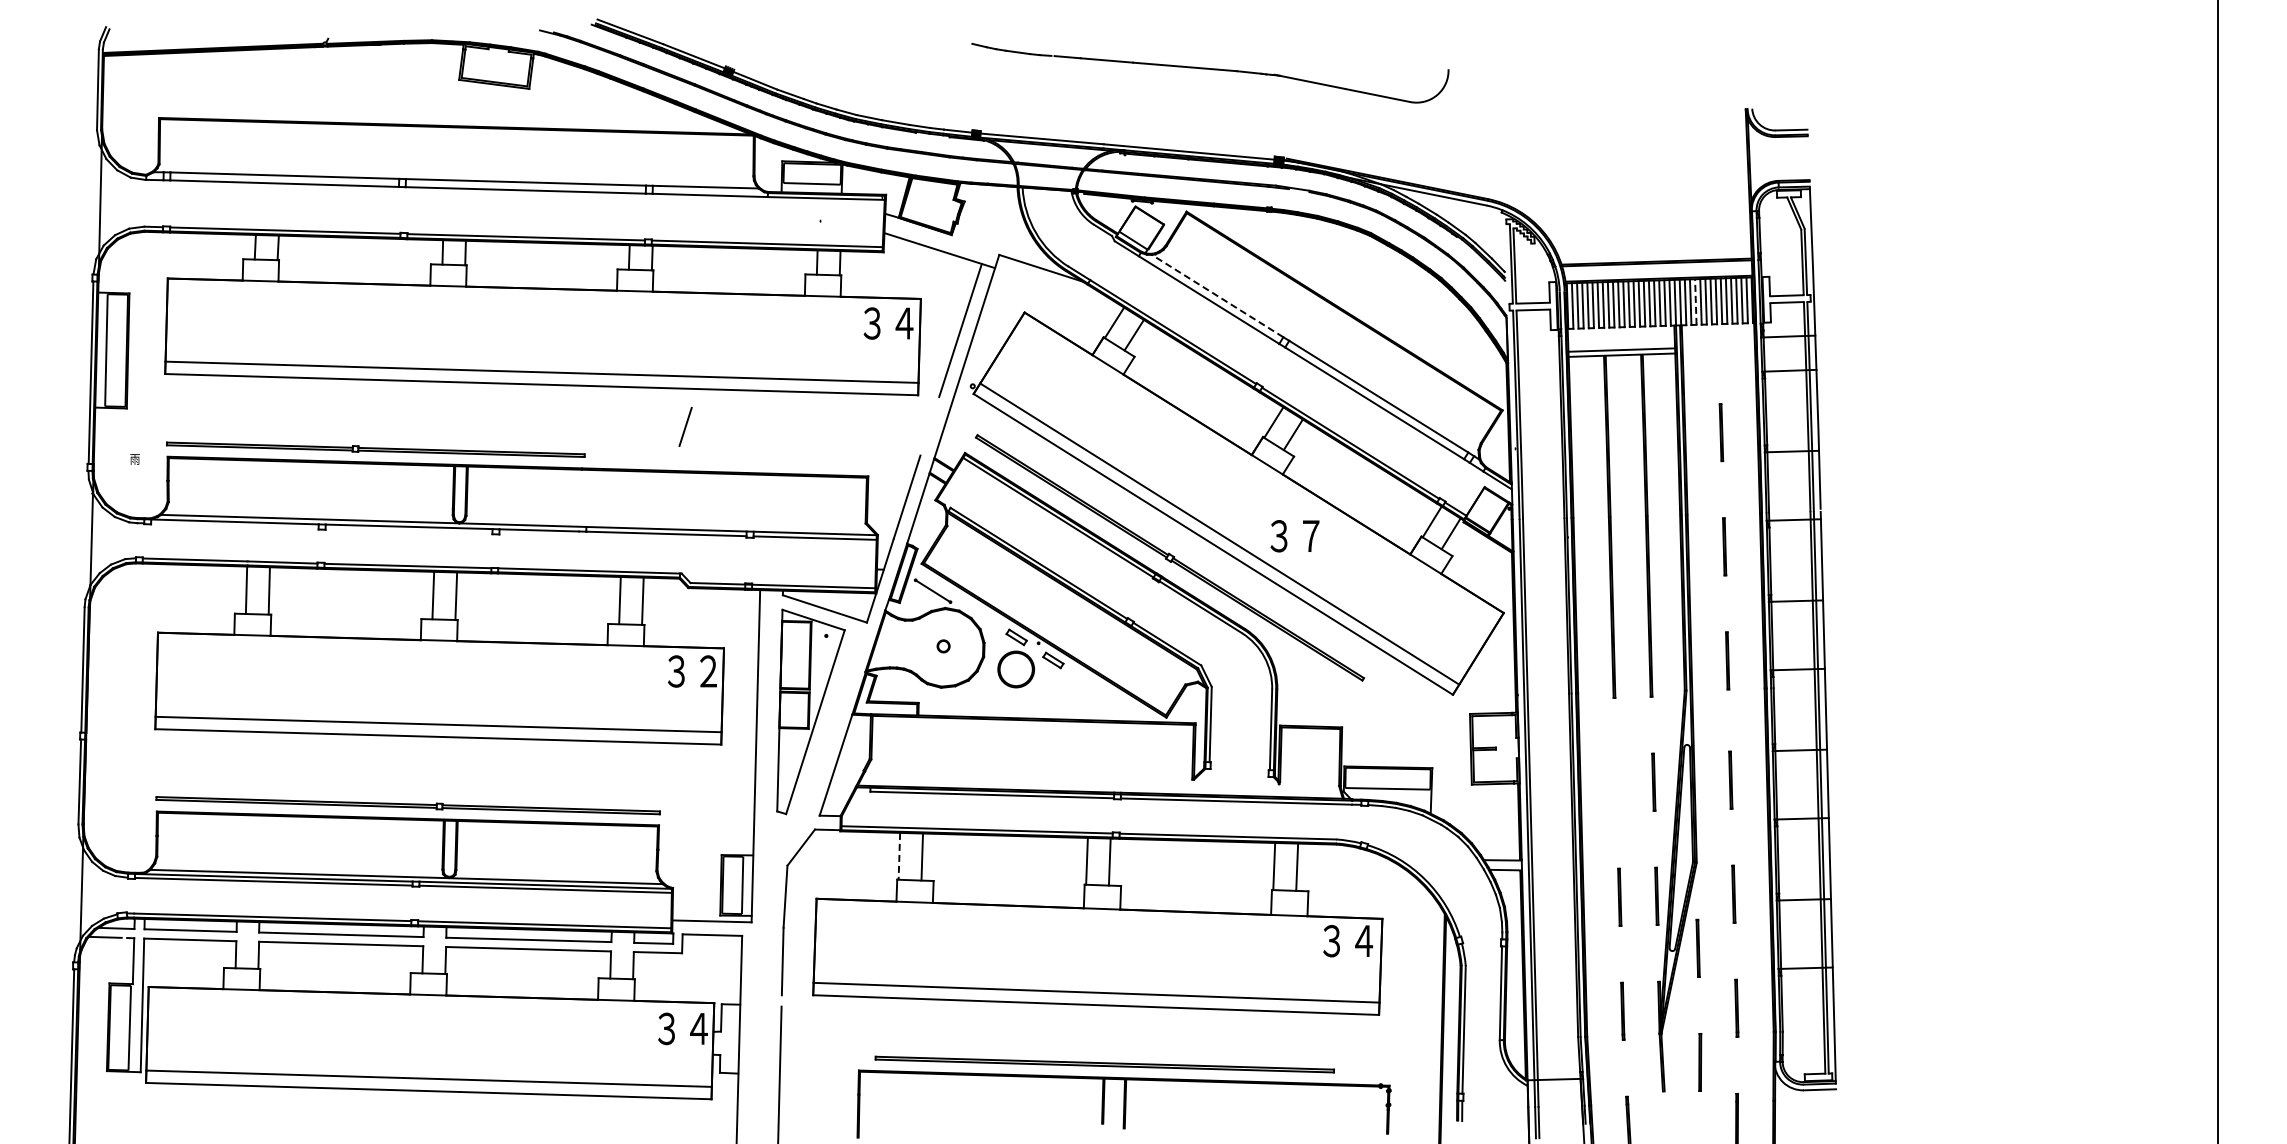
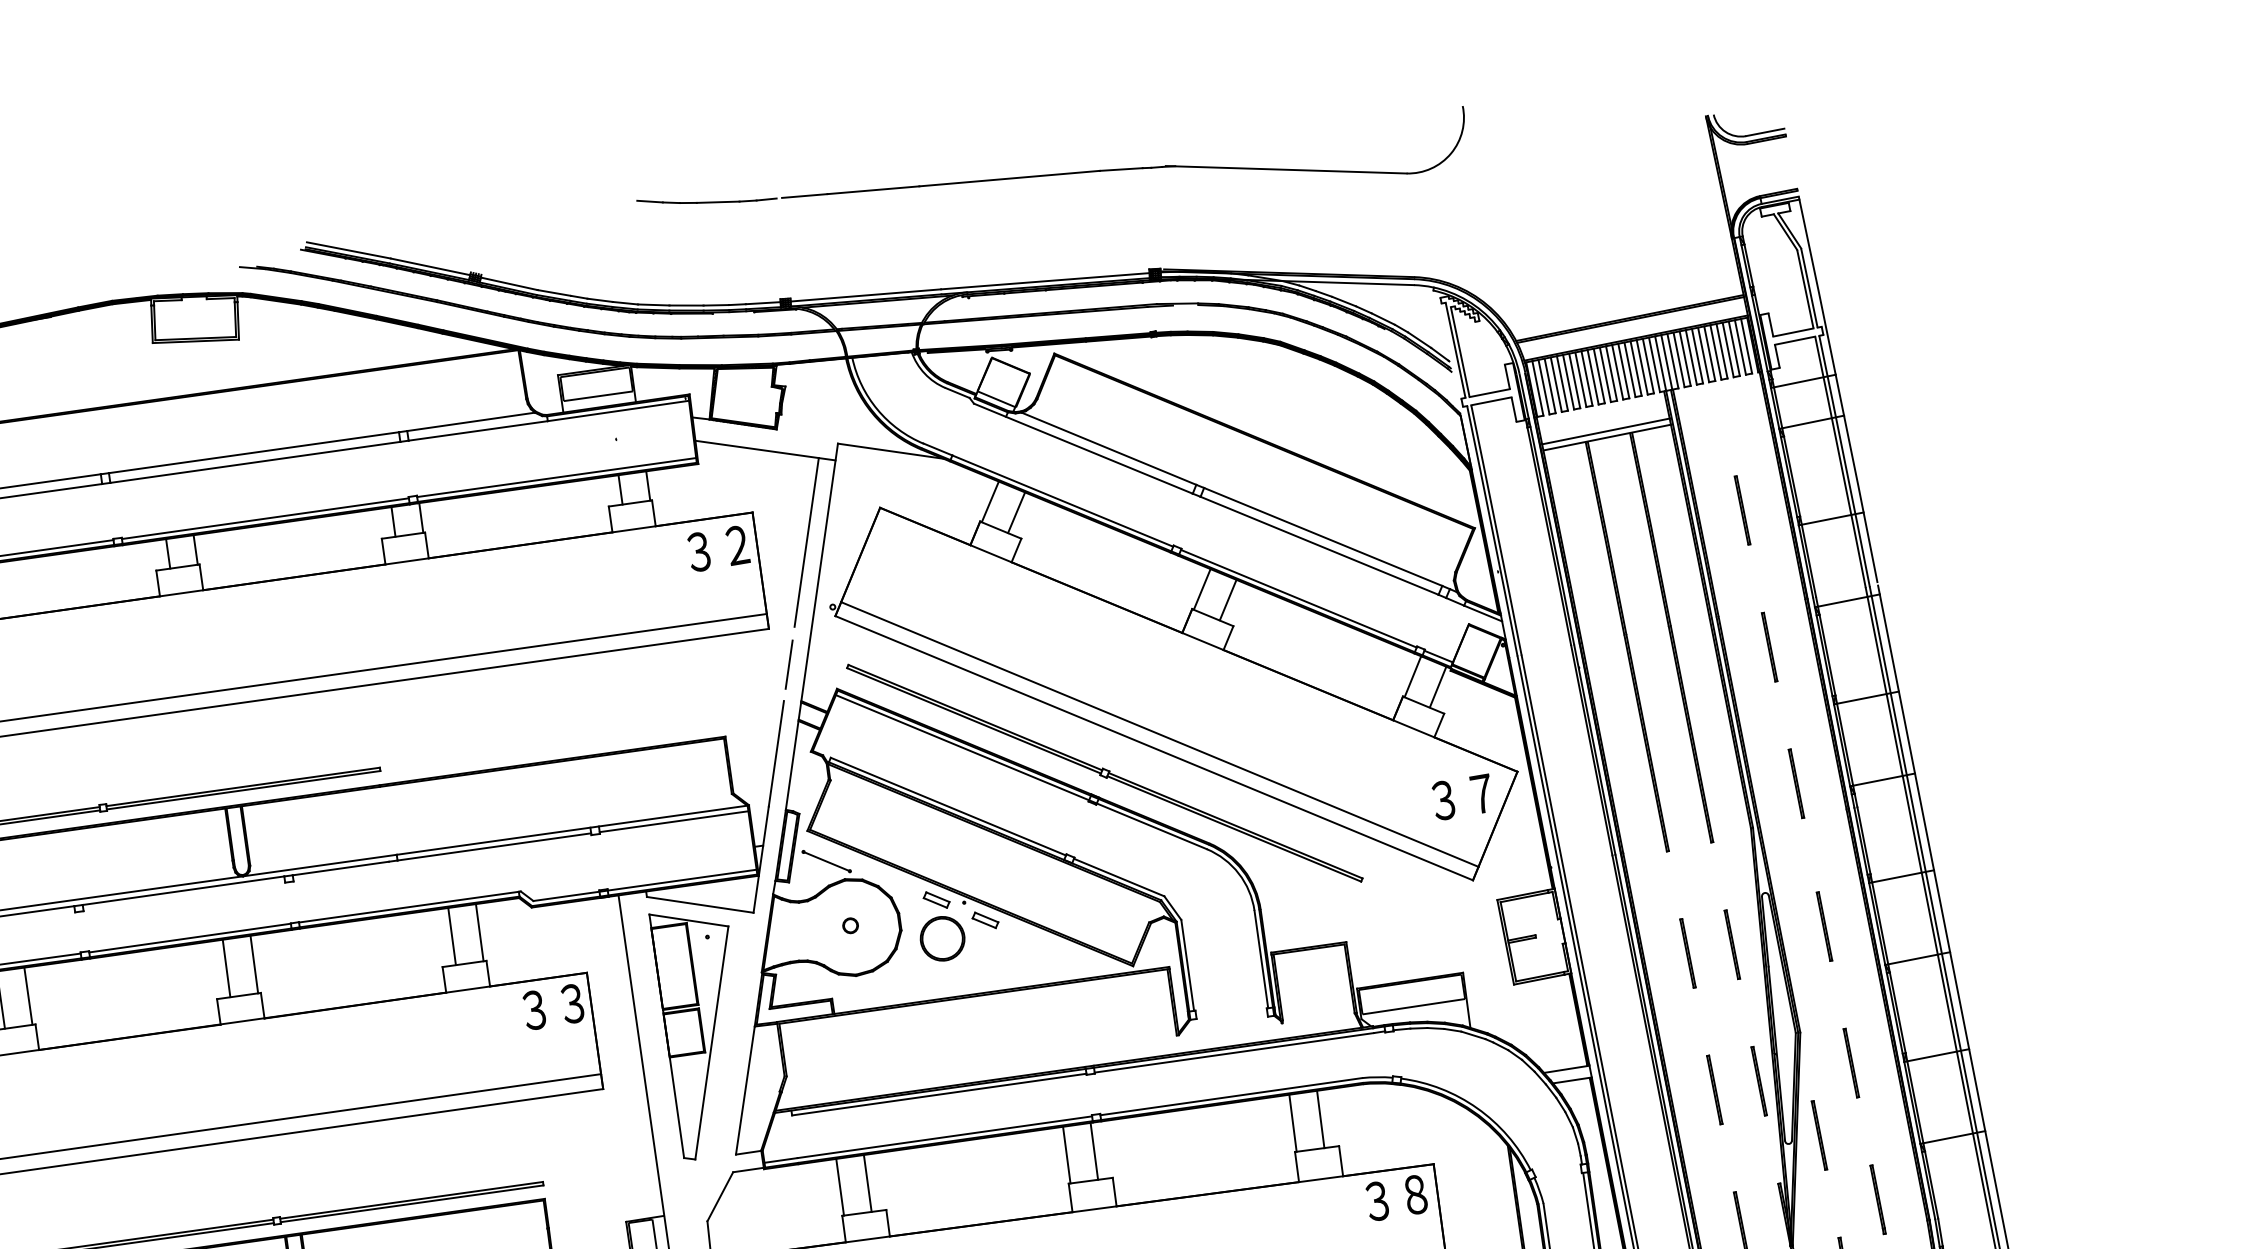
part: (1210, 73) -> (1055, 182), size x1.43
line: (1217, 295) -> (1108, 448), dashed -> solid
line: (1695, 302) -> (1684, 359), dashed -> solid
text: (904, 323) -> (737, 545), ３４ -> ３２
line: (685, 426) -> (788, 664), moved
text: (1294, 536) -> (1462, 797), moved
text: (707, 671) -> (571, 1003), ３２ -> ３３
line: (1616, 782) -> (1687, 952), added
line: (899, 856) -> (840, 1187), dashed -> solid
text: (1364, 941) -> (1416, 1195), ３４ -> ３８

